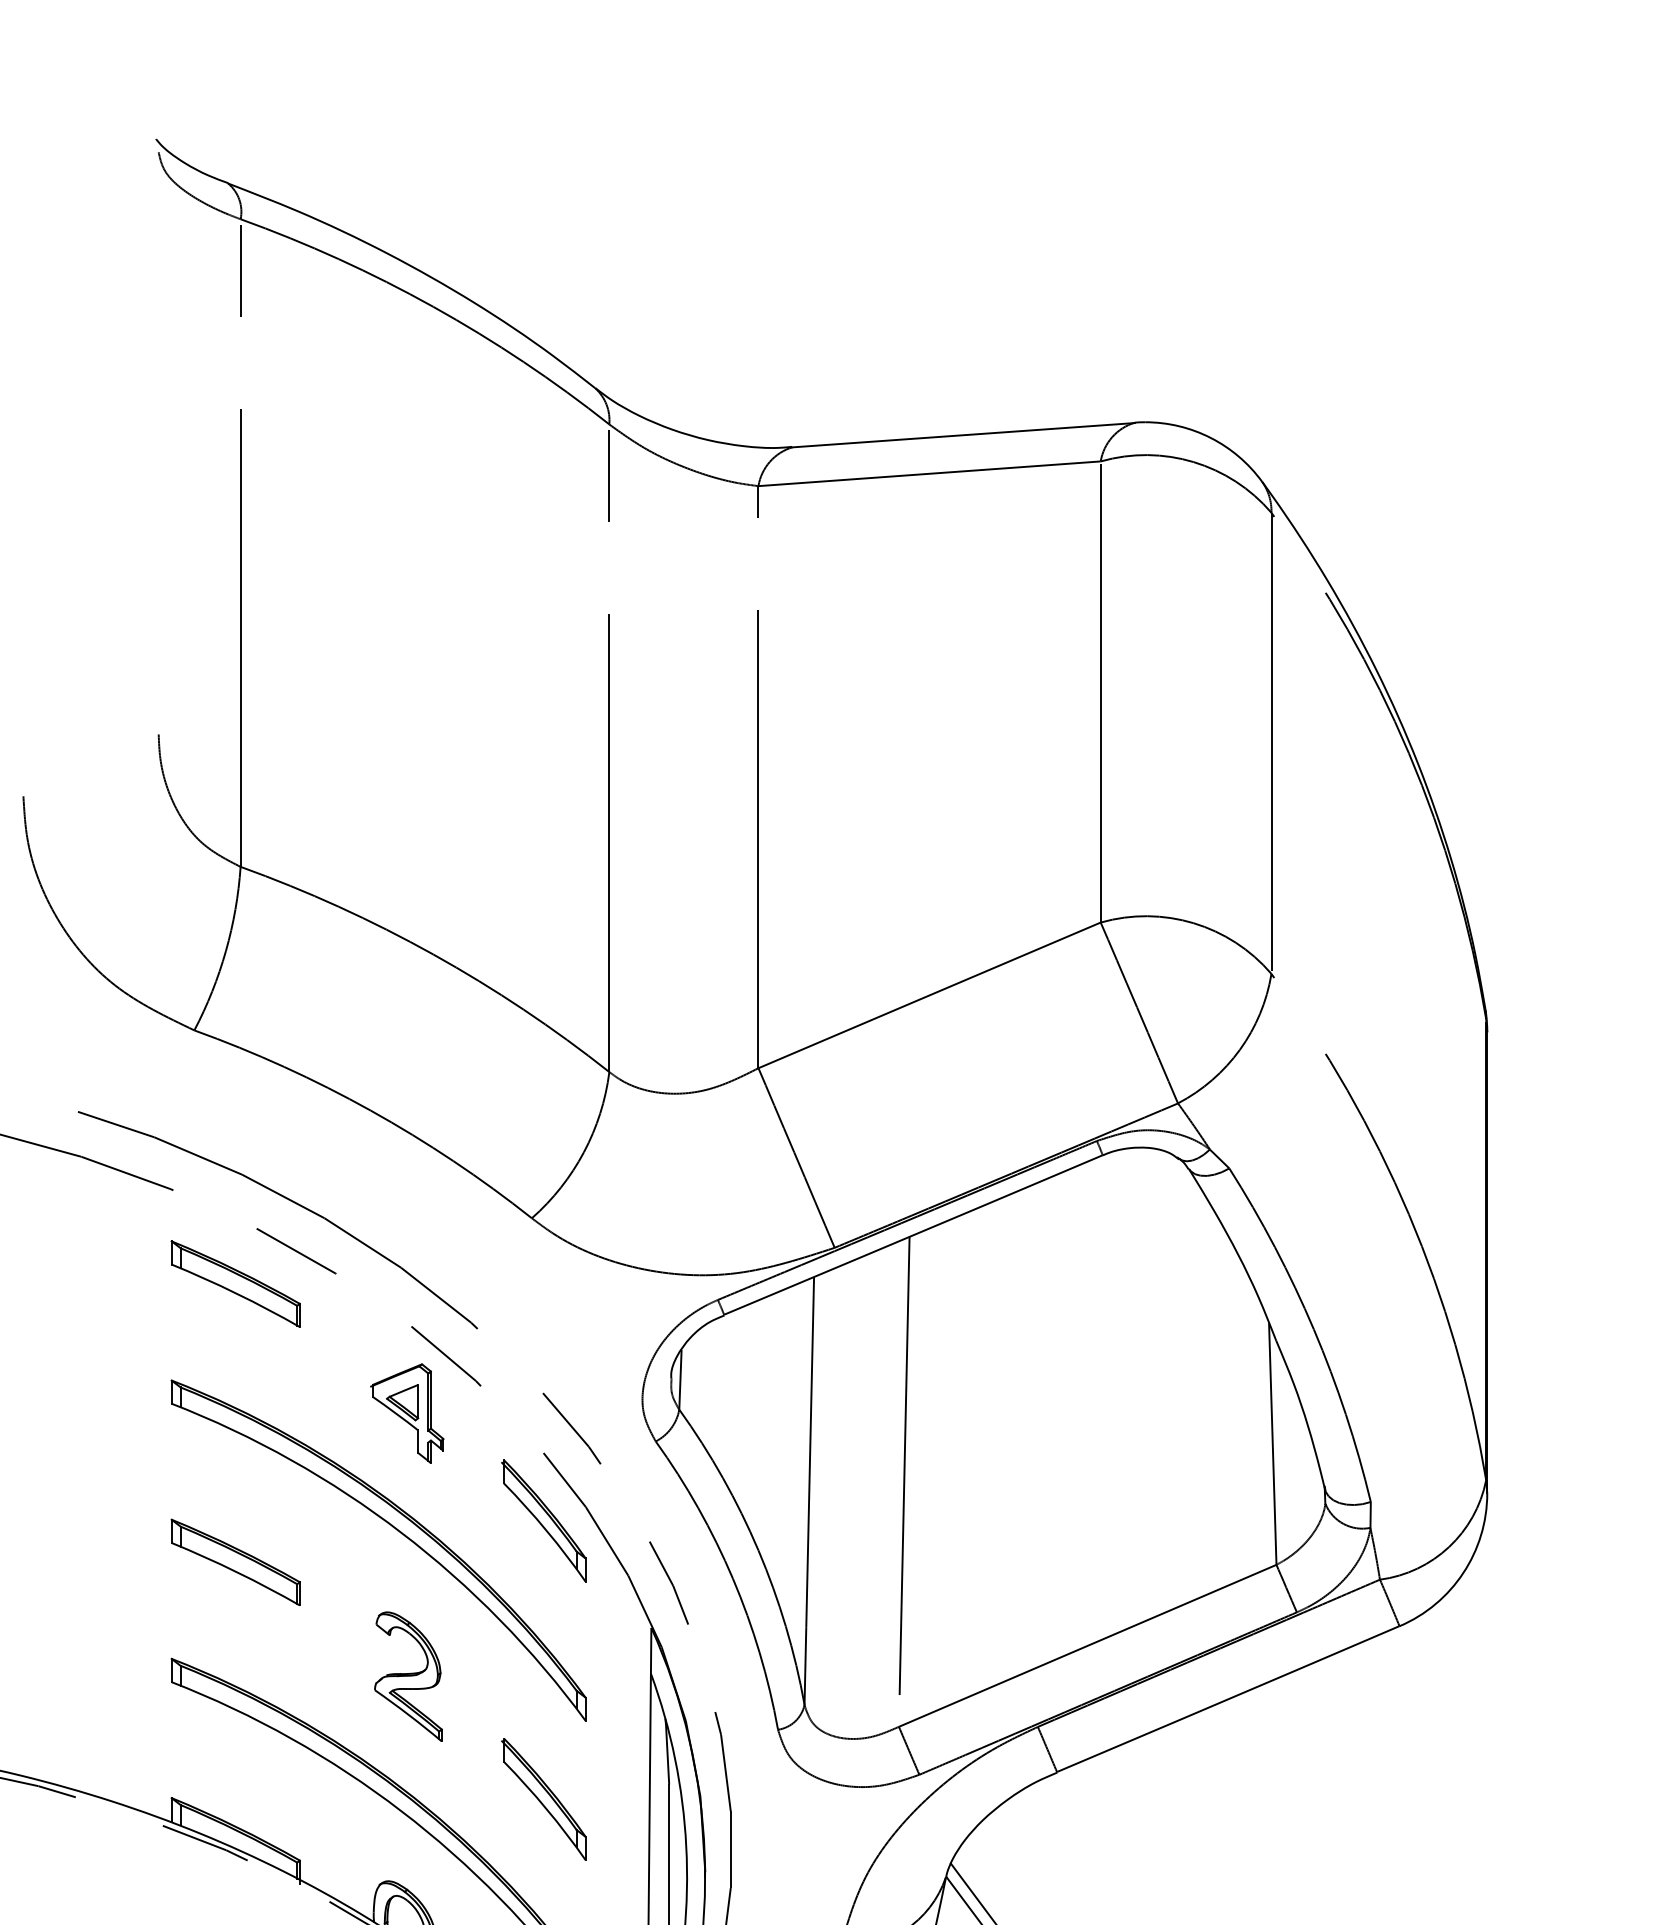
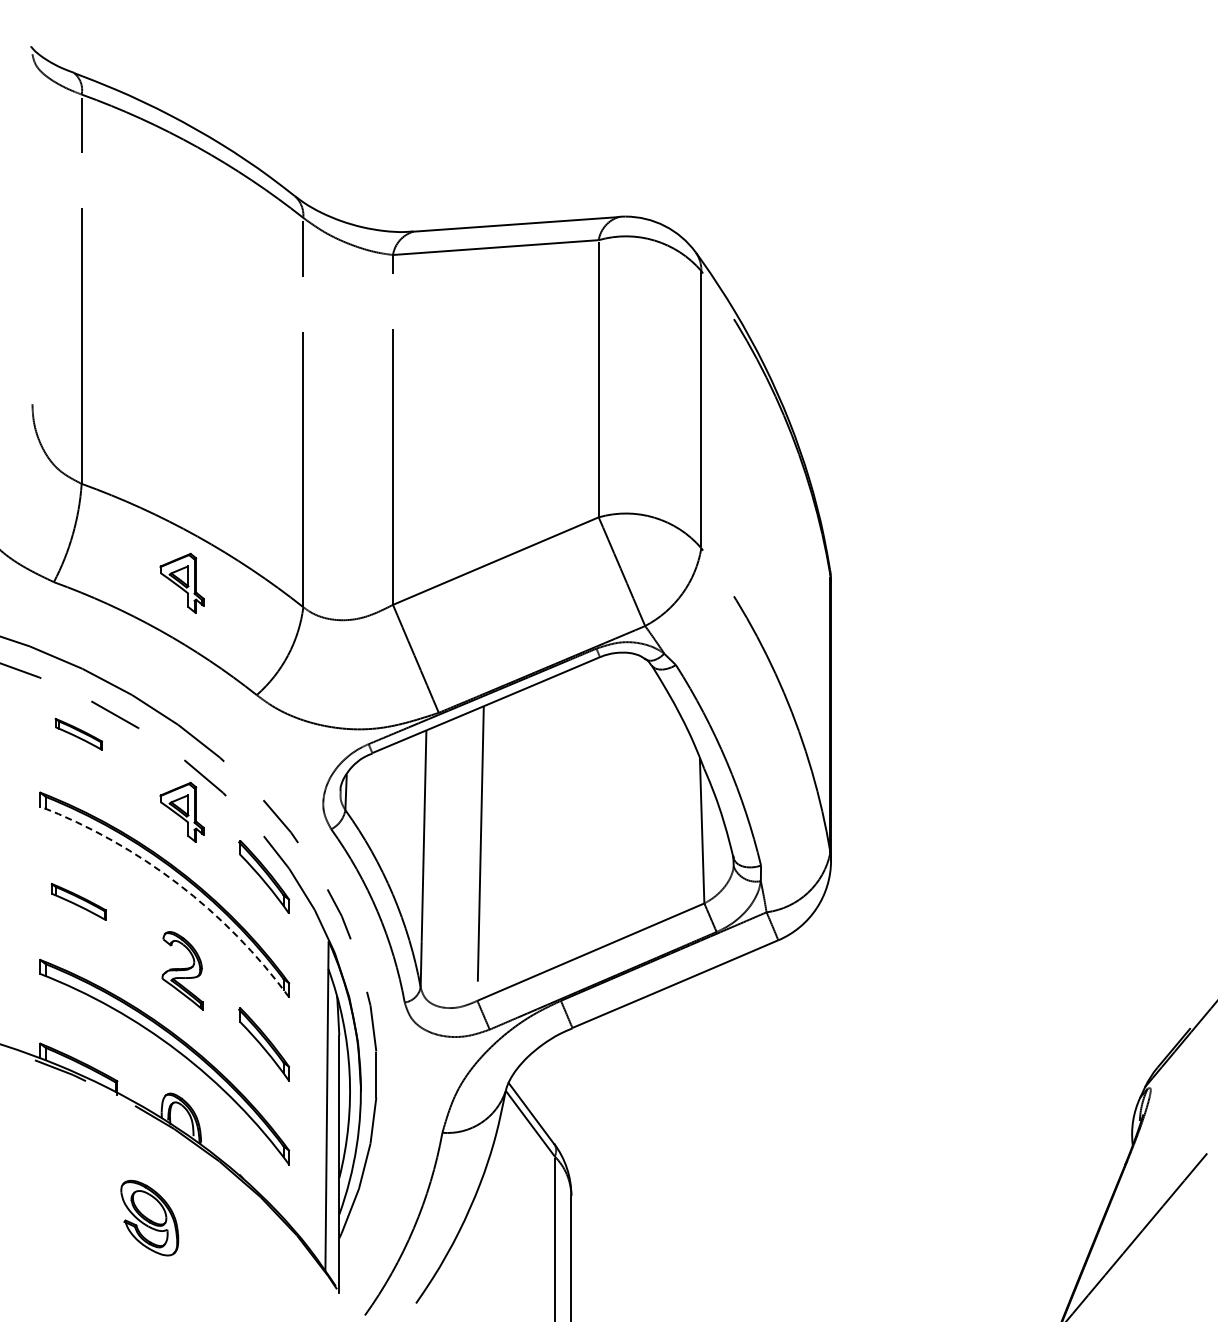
part: (406, 1030) -> (181, 582), added
part: (235, 1282) -> (78, 733), size x0.6
arc: (401, 1533) -> (178, 884), solid -> dashed
part: (235, 1561) -> (78, 901), size x0.7

